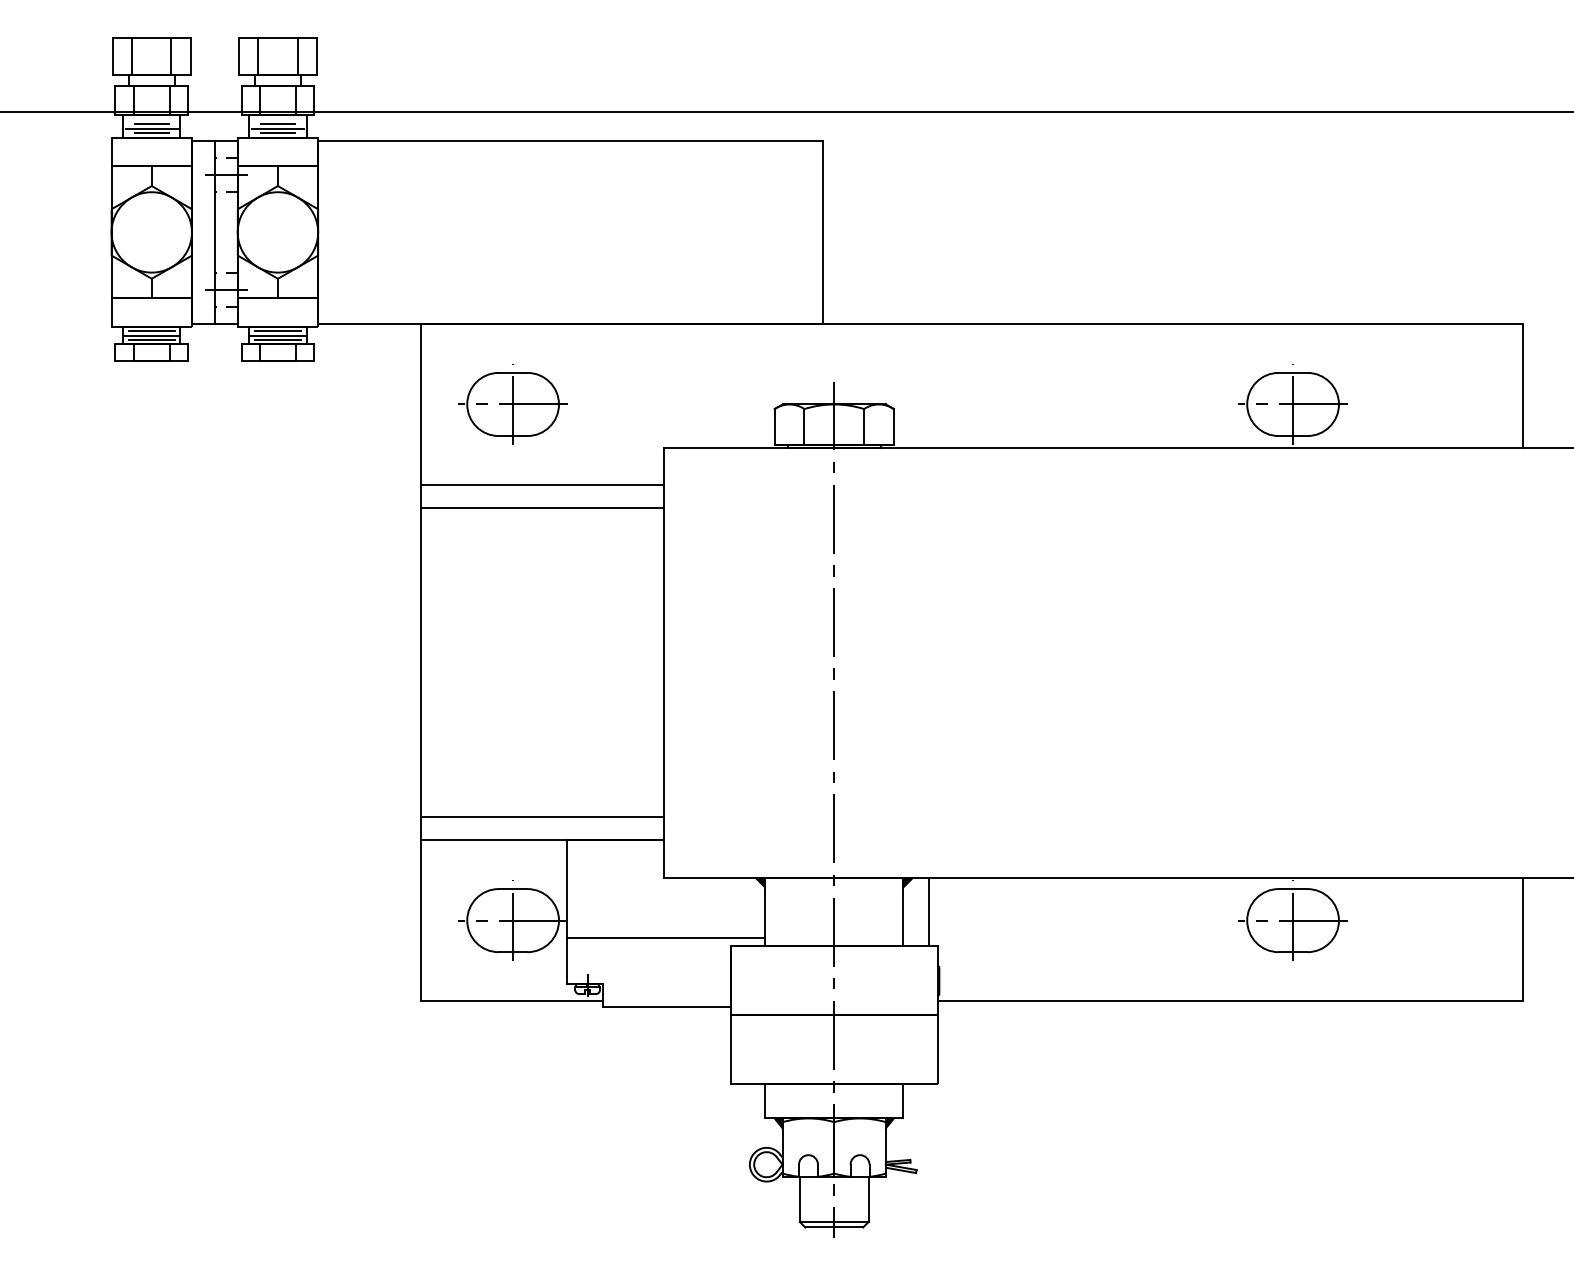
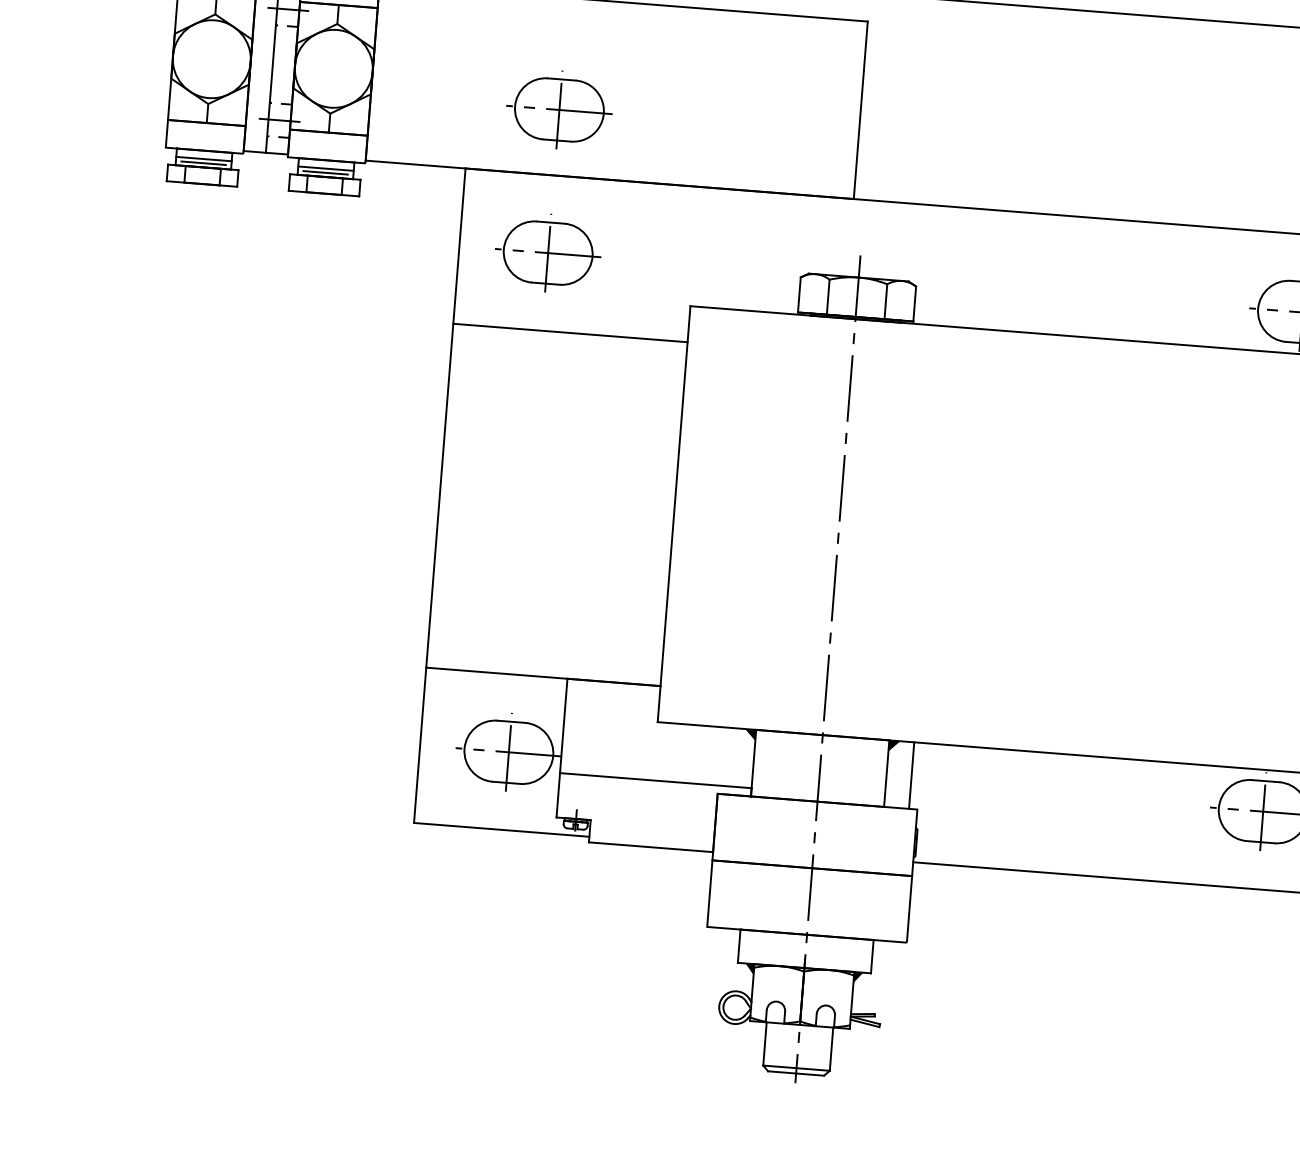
part: (512, 256) -> (558, 109), added
line: (151, 331) -> (204, 155), removed
line: (277, 331) -> (325, 164), removed
line: (542, 507) -> (568, 355), removed
line: (542, 817) -> (545, 654), removed

